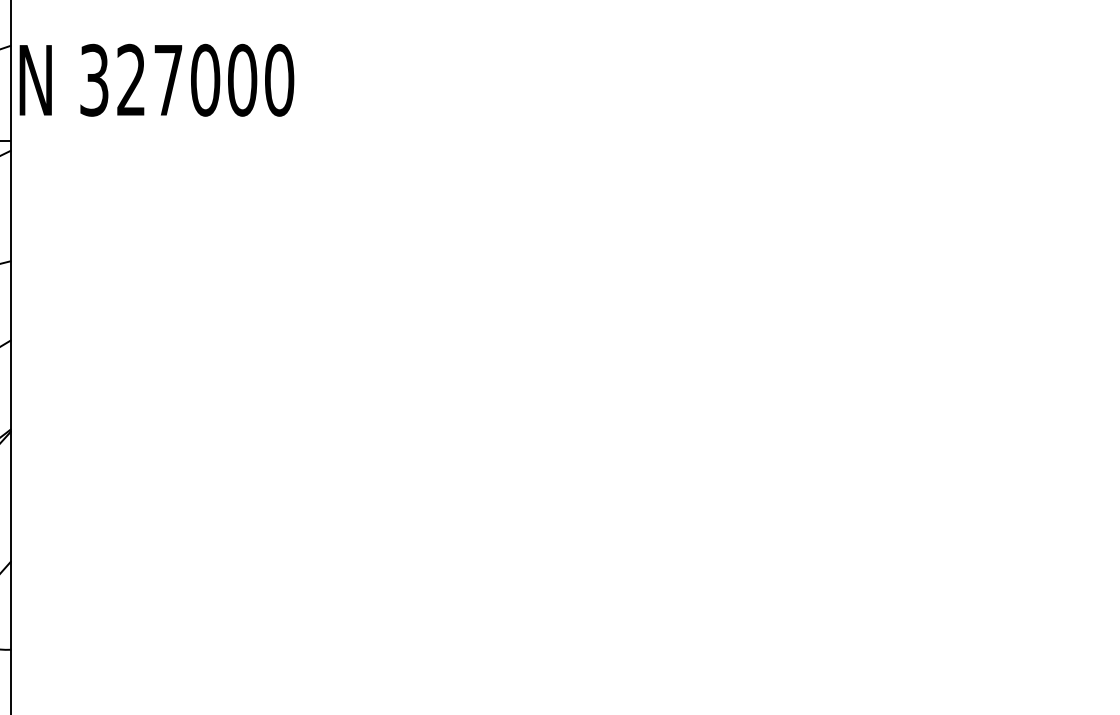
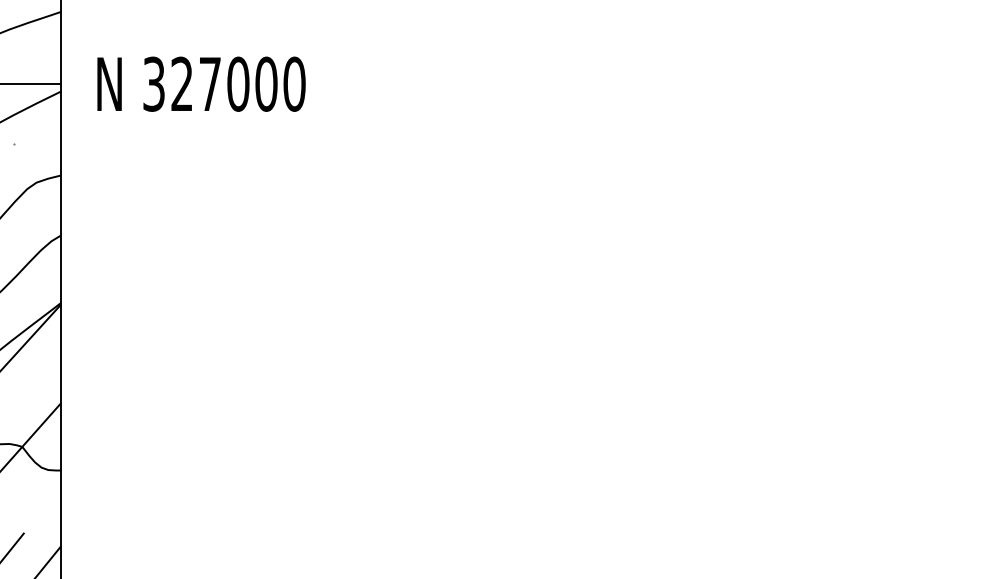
text: (156, 79) -> (201, 83), moved

